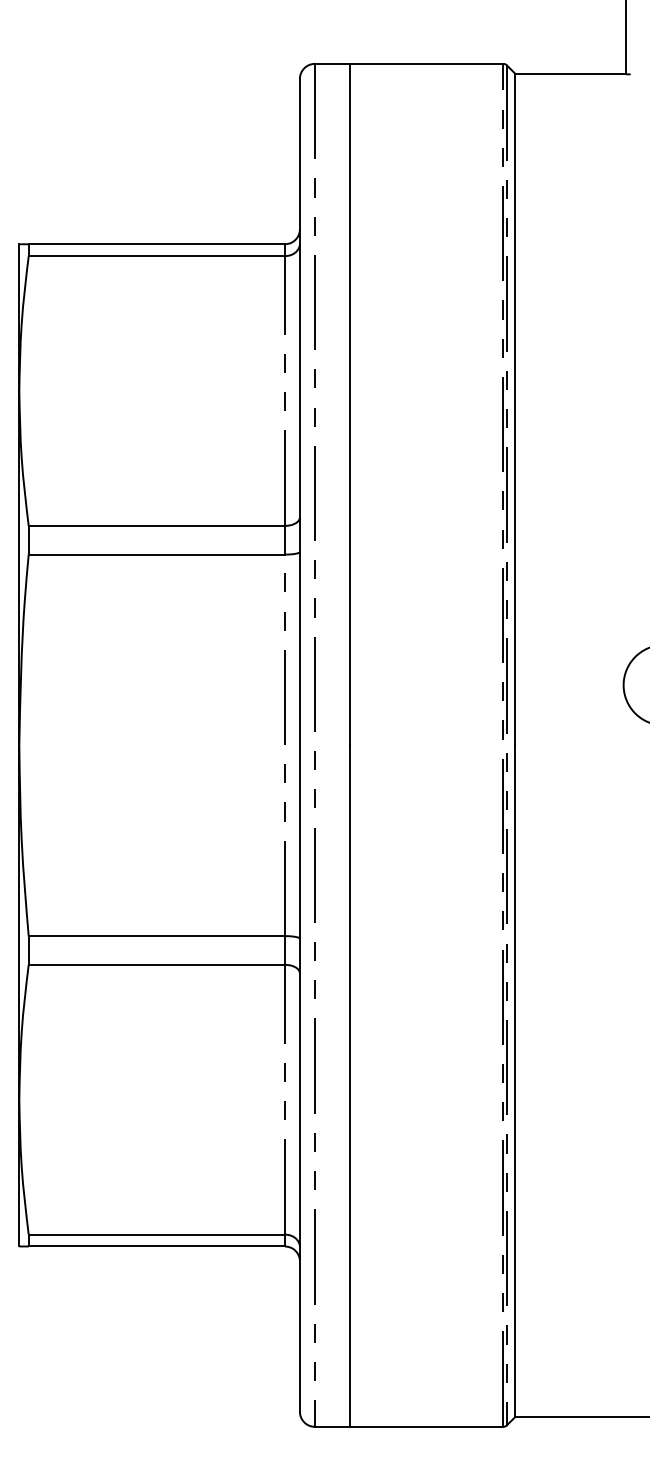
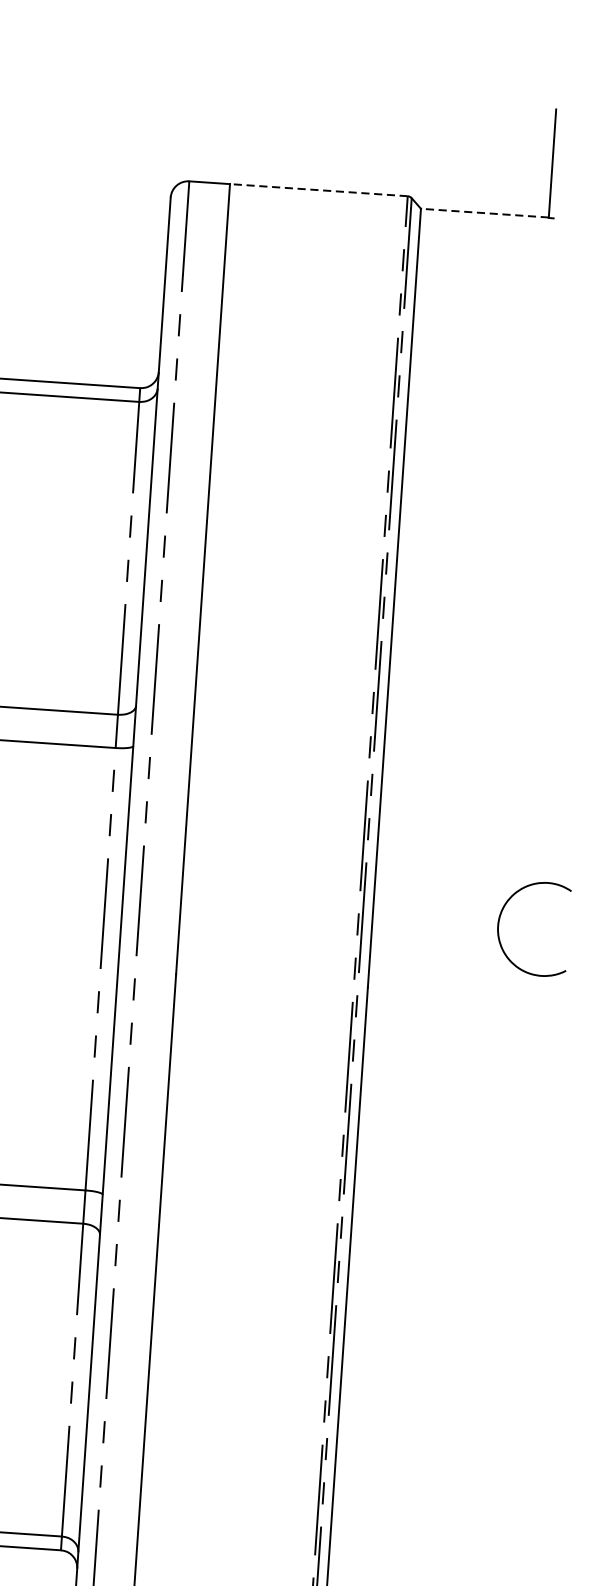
line: (426, 63) -> (318, 189), solid -> dashed
line: (570, 73) -> (484, 212), solid -> dashed

